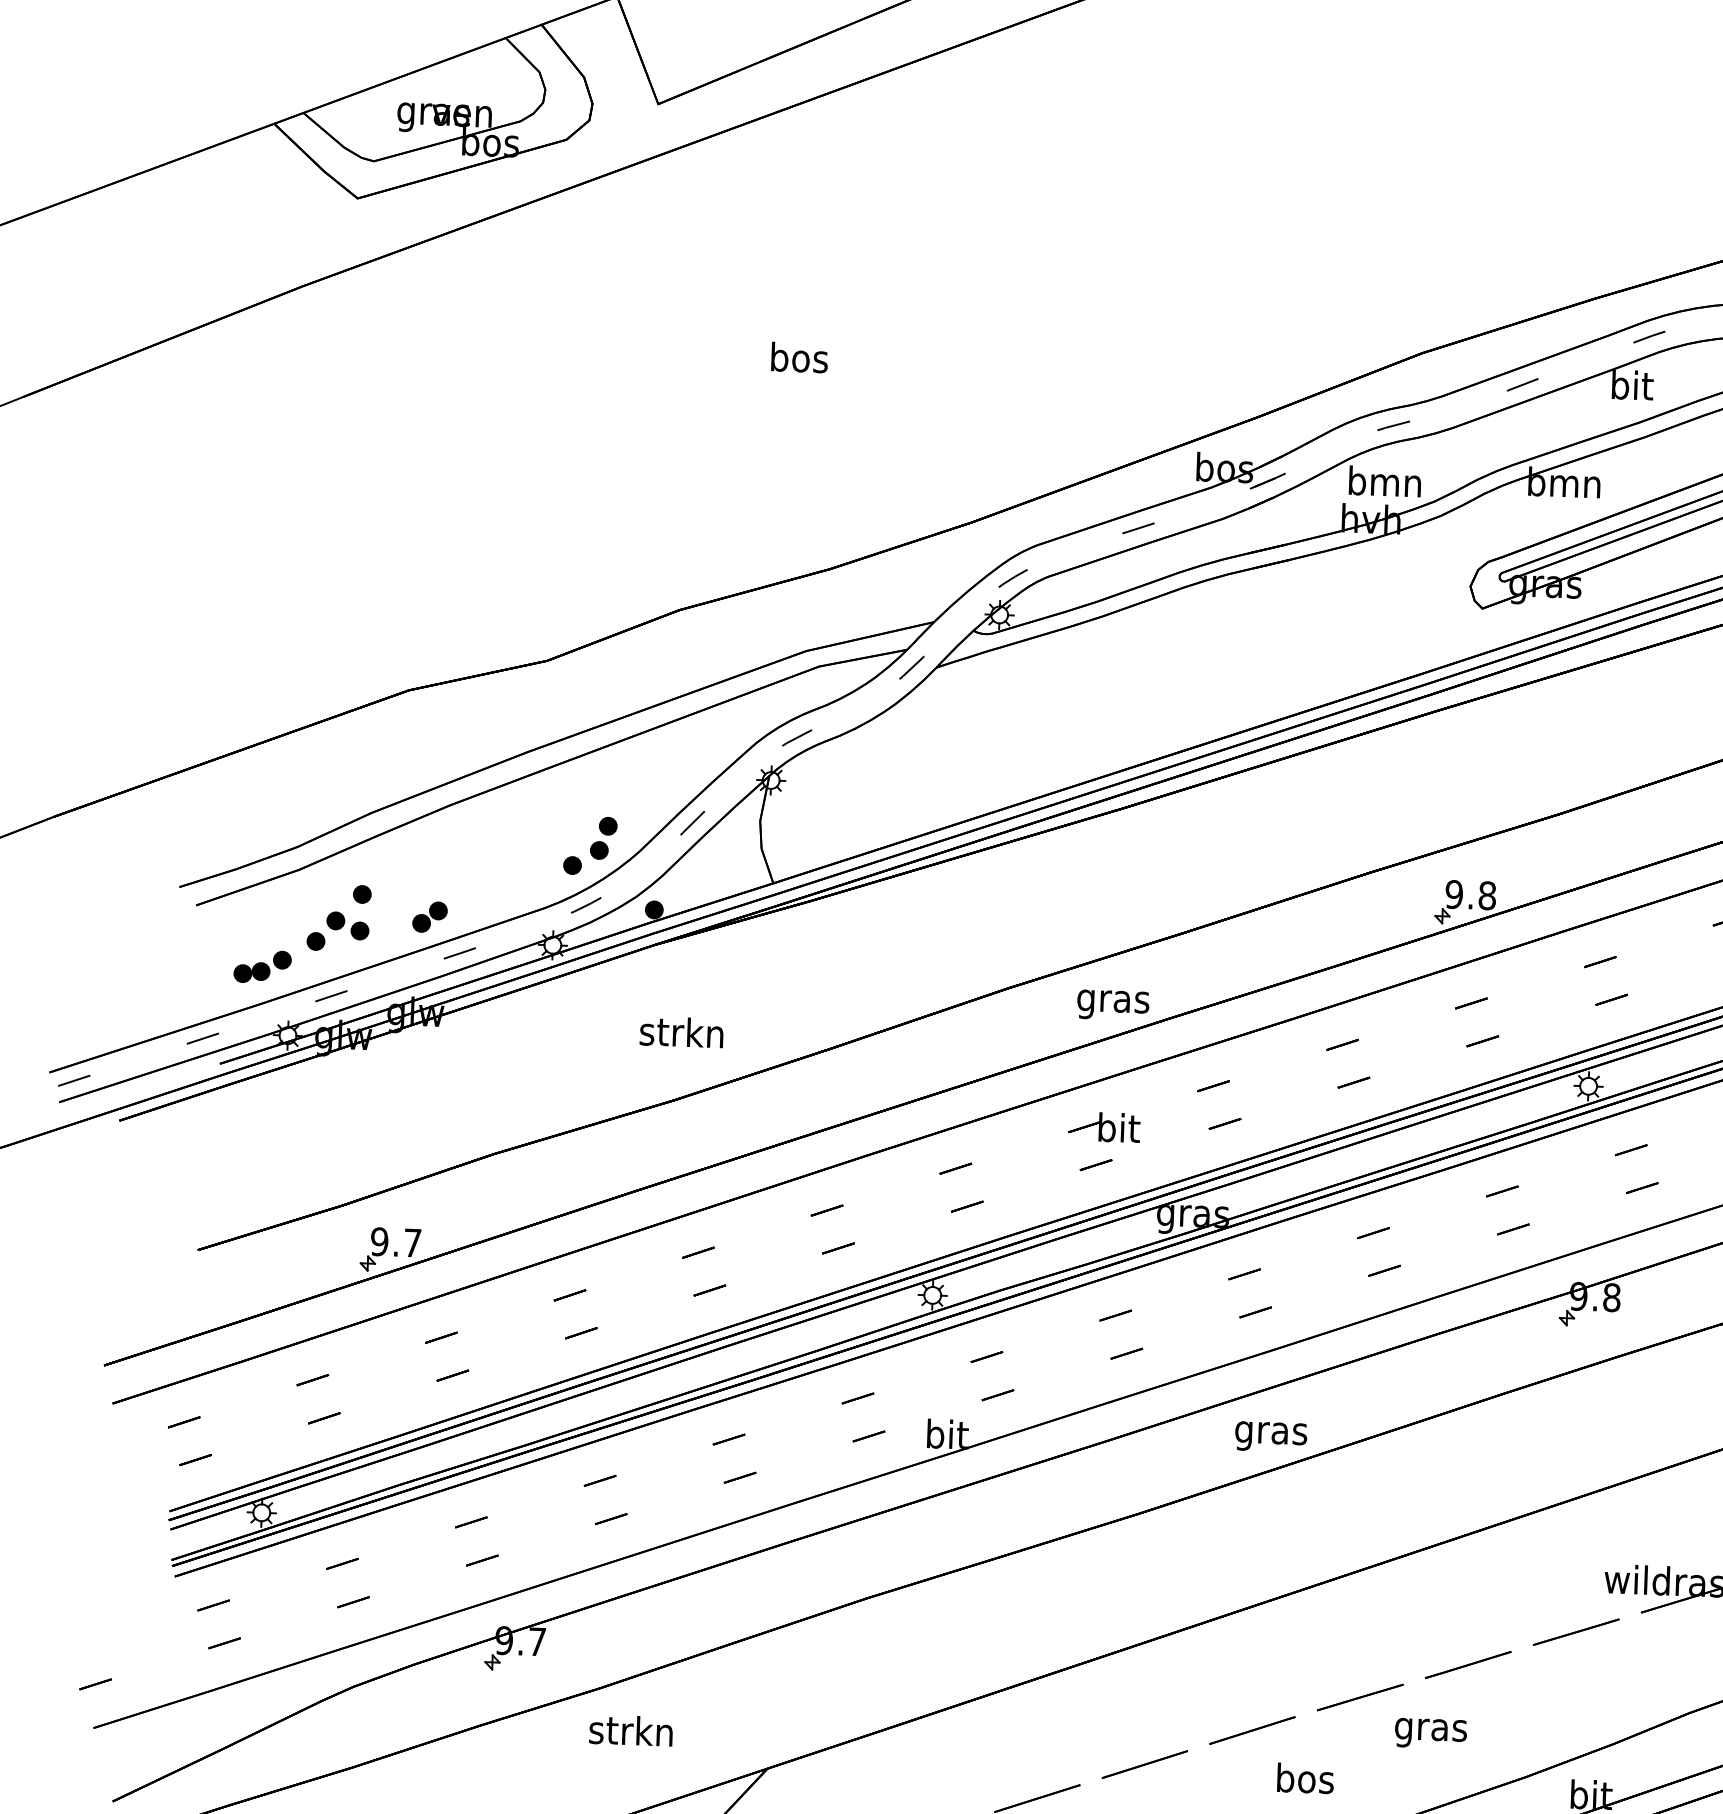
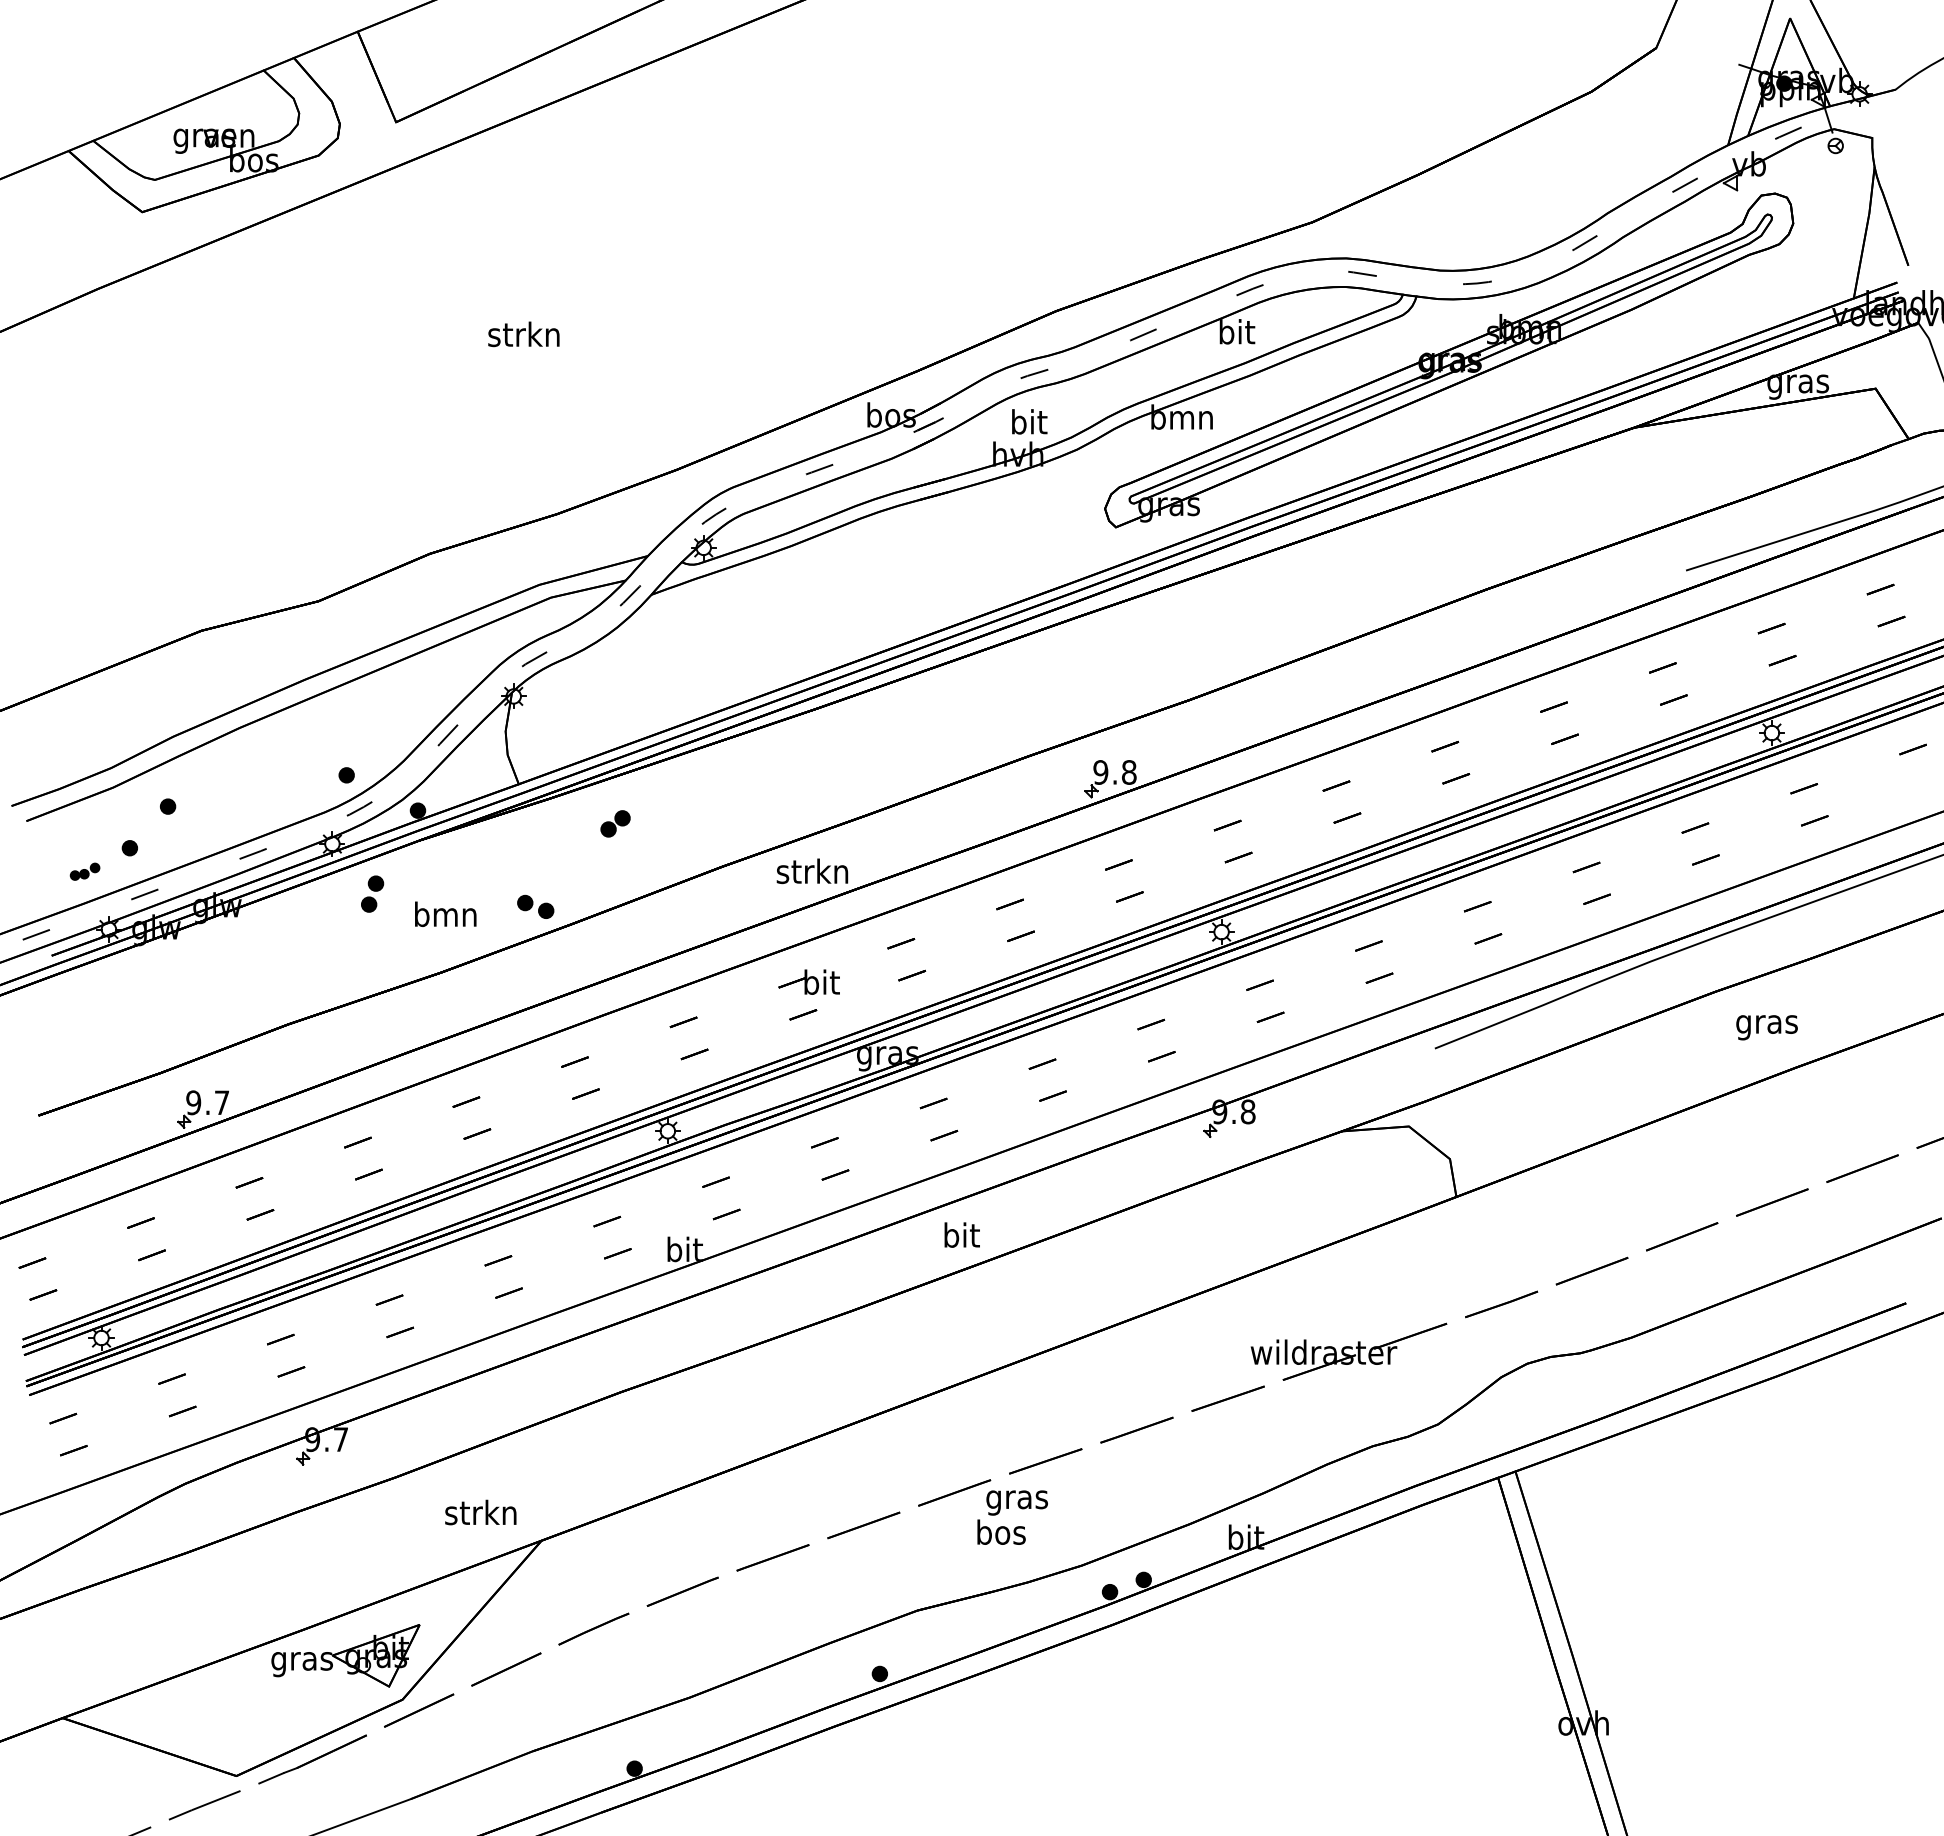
text: (798, 357) -> (523, 334), bos -> strkn
text: (1384, 481) -> (1028, 421), bmn -> bit
part: (603, 837) -> (372, 893), moved
part: (429, 916) -> (615, 823), moved
part: (347, 925) -> (535, 906), moved
part: (261, 966) -> (84, 871), size x0.6
text: (1112, 1001) -> (812, 874), gras -> strkn
text: (680, 1032) -> (444, 914), strkn -> bmn
text: (1271, 1433) -> (961, 1238), gras -> bit
text: (630, 1730) -> (480, 1512), moved
text: (1430, 1733) -> (1016, 1502), moved

